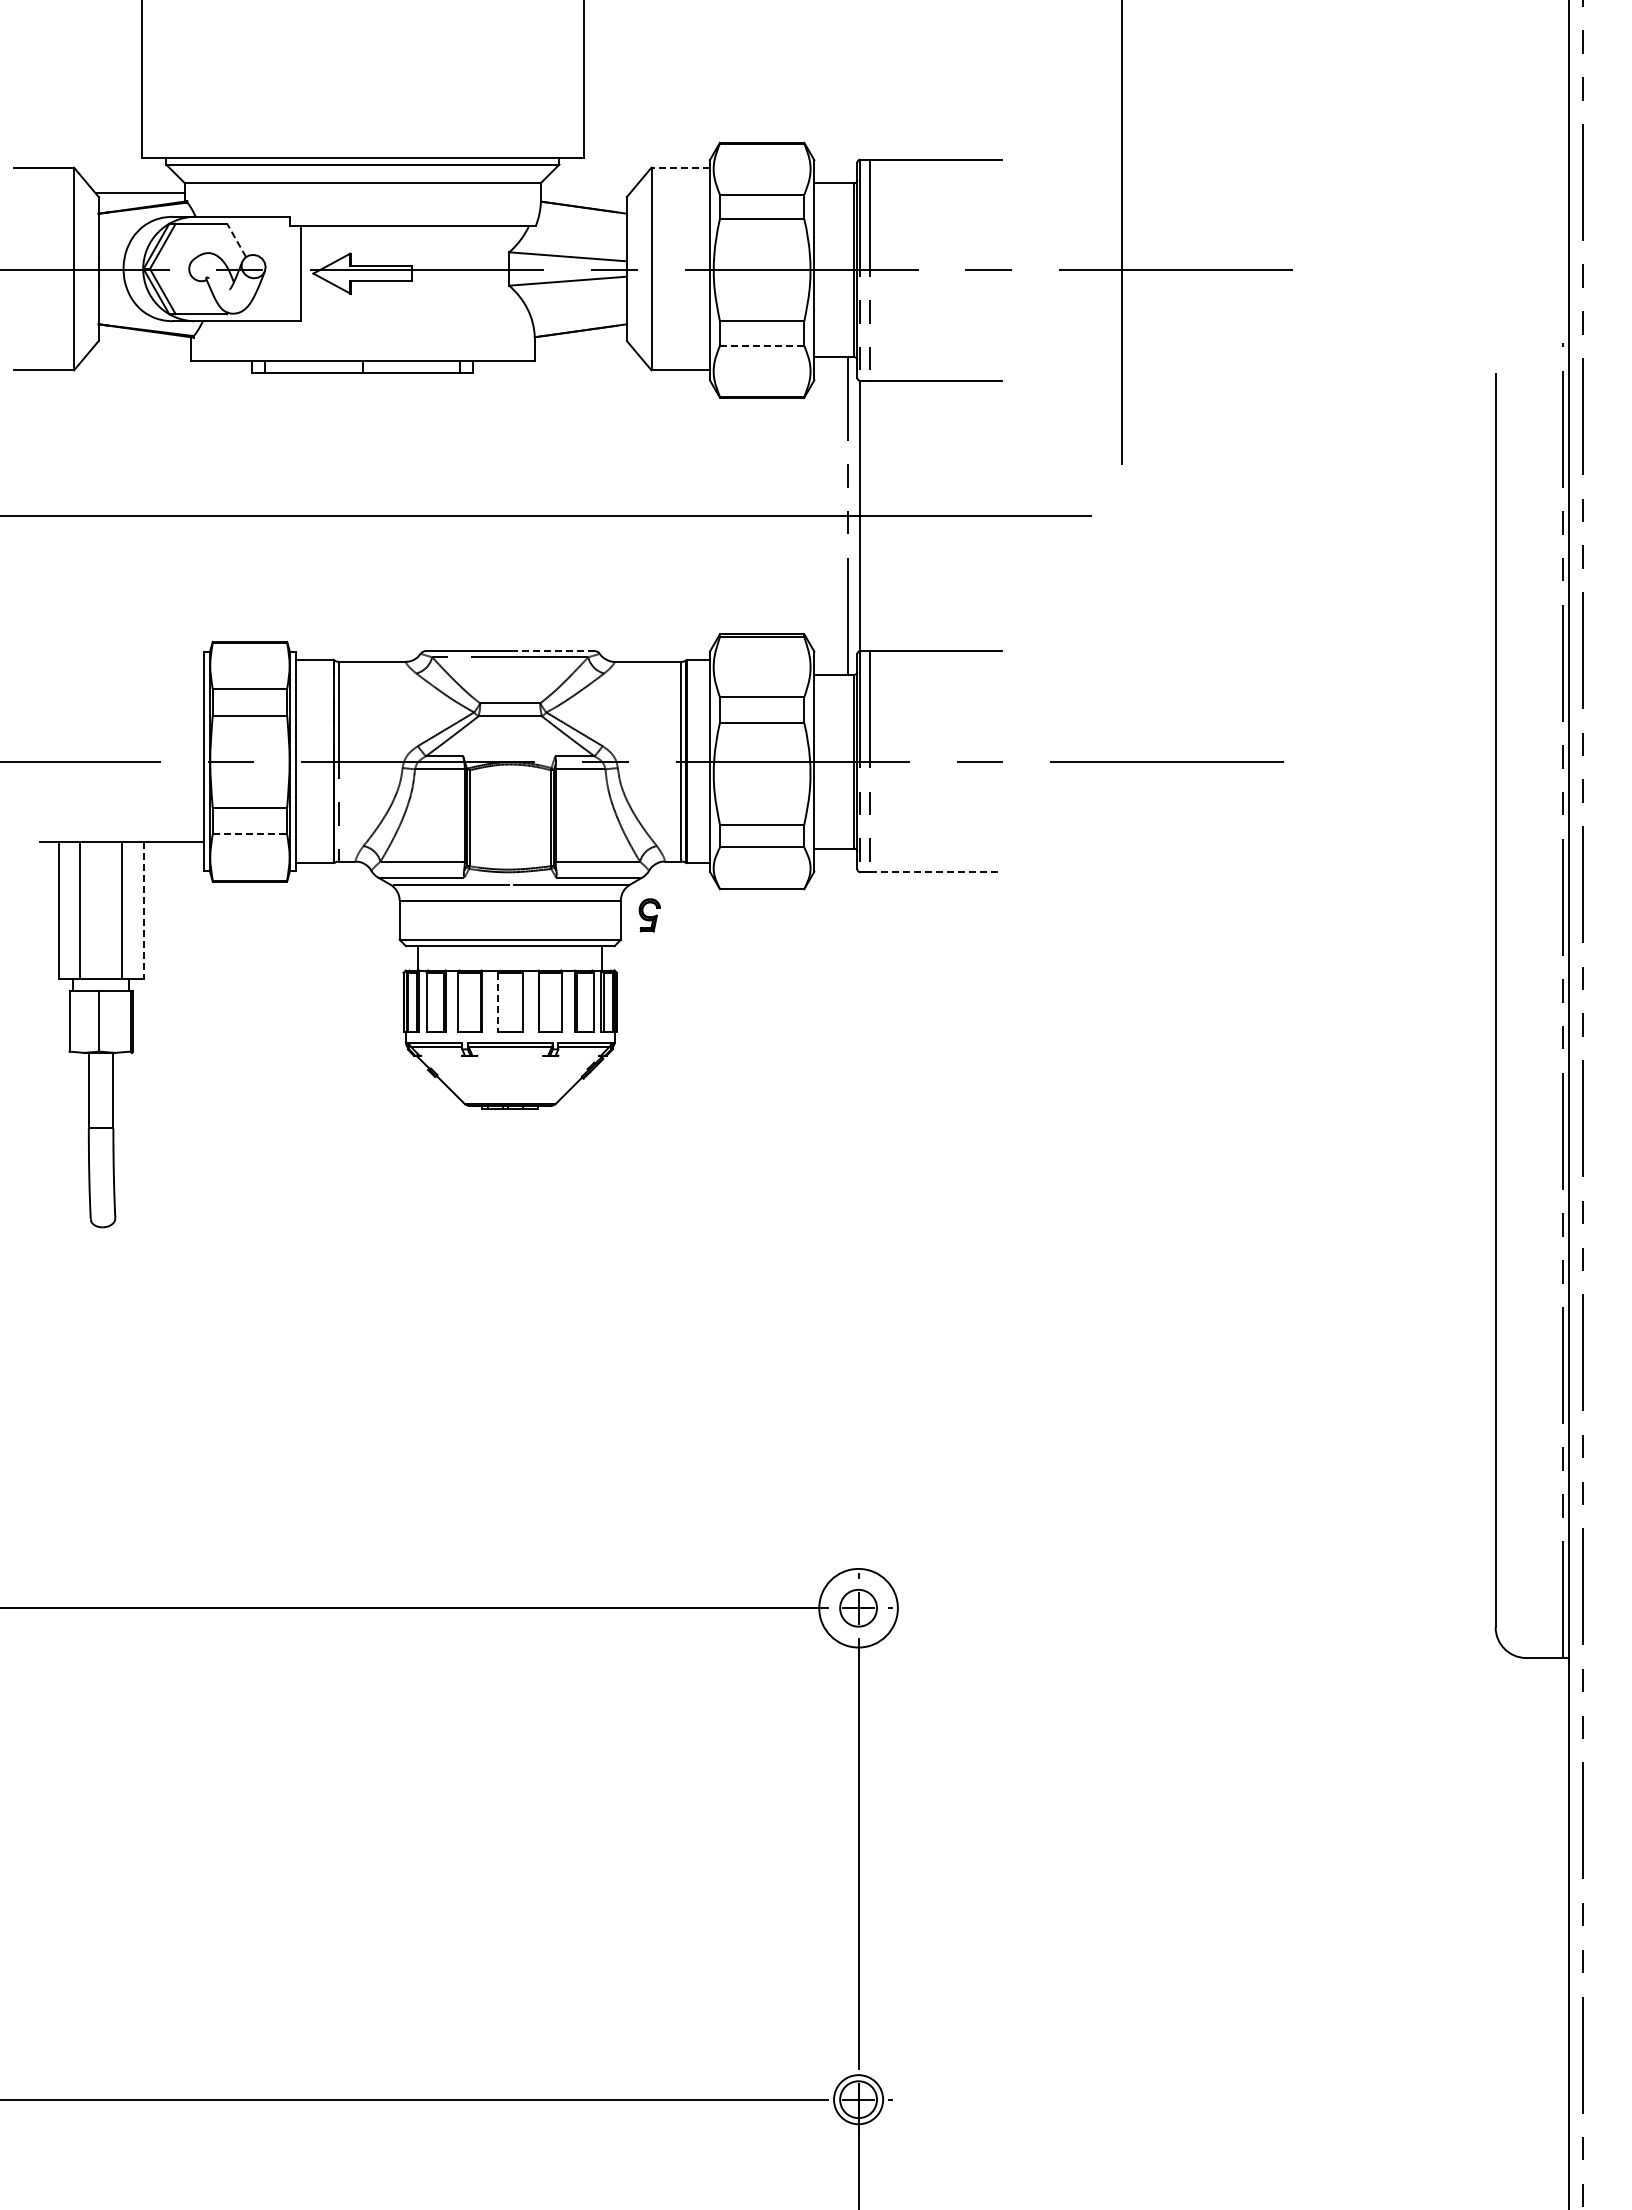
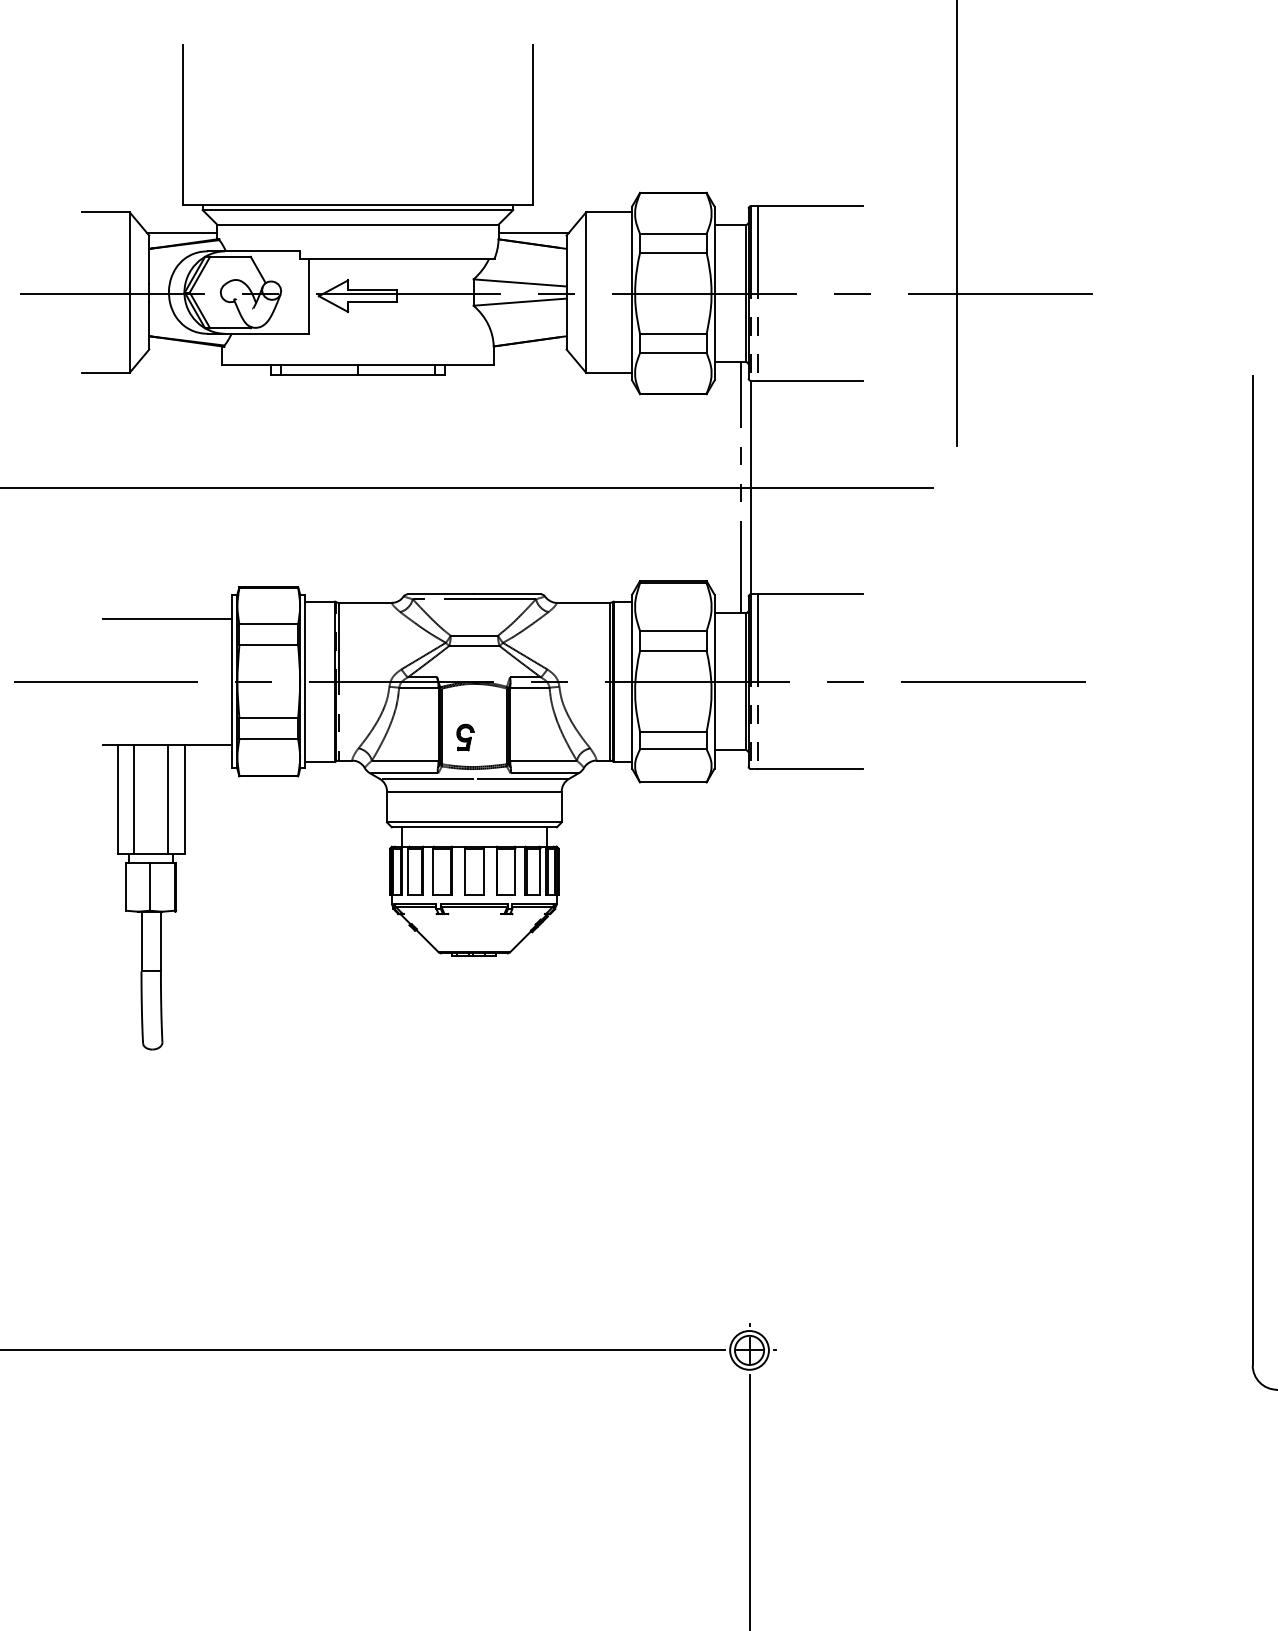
line: (680, 167) -> (608, 212), dashed -> solid
line: (584, 193) -> (533, 232), added
line: (236, 240) -> (258, 270), dashed -> solid
line: (762, 345) -> (673, 352), dashed -> solid
line: (551, 651) -> (506, 594), dashed -> solid
line: (121, 681) -> (167, 618), added
line: (250, 834) -> (269, 739), dashed -> solid
line: (936, 872) -> (811, 769), dashed -> solid
line: (143, 910) -> (184, 799), dashed -> solid
part: (649, 915) -> (465, 737), moved
line: (497, 1002) -> (464, 871), dashed -> solid
circle: (858, 1607) -> (749, 1349), size x0.62

